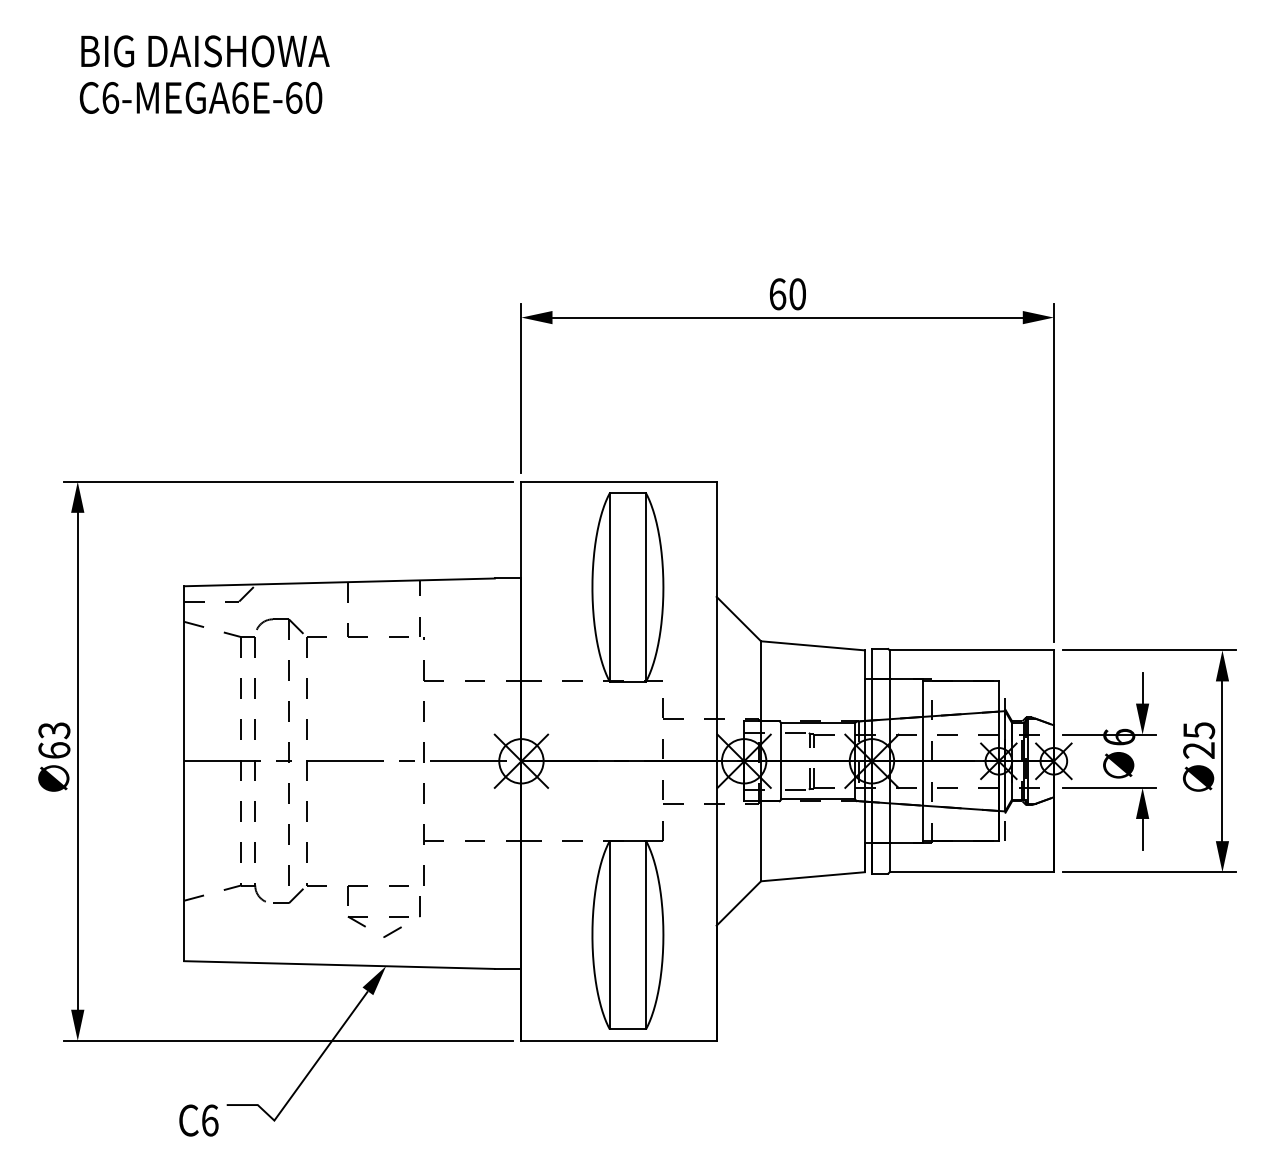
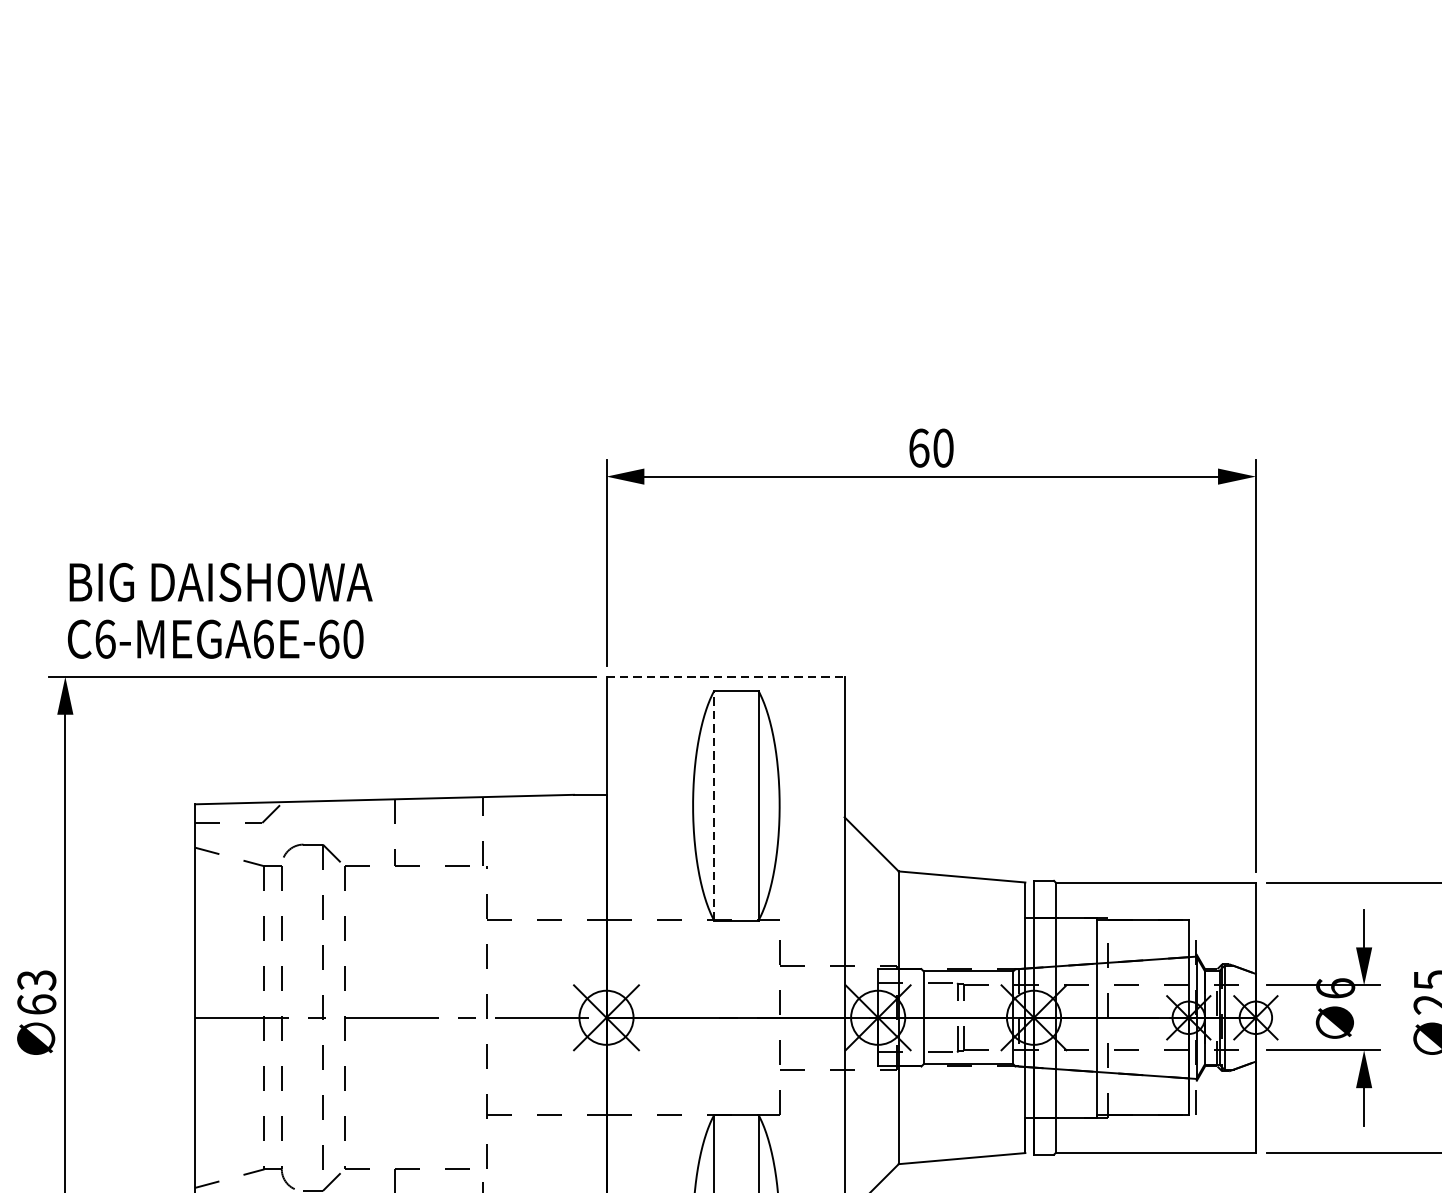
text: (204, 74) -> (219, 610), moved
line: (619, 481) -> (726, 676), solid -> dashed
line: (609, 586) -> (713, 804), solid -> dashed

